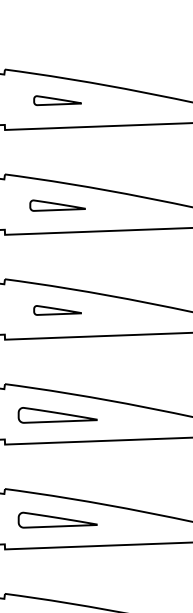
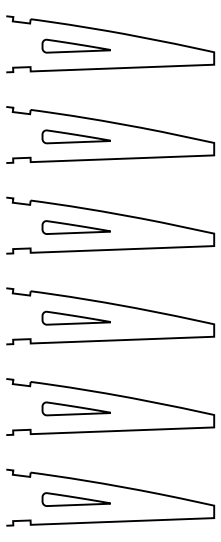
part: (56, 99) -> (75, 45), size x1.67
part: (56, 205) -> (75, 136), size x1.43
part: (56, 310) -> (75, 227), size x1.67

